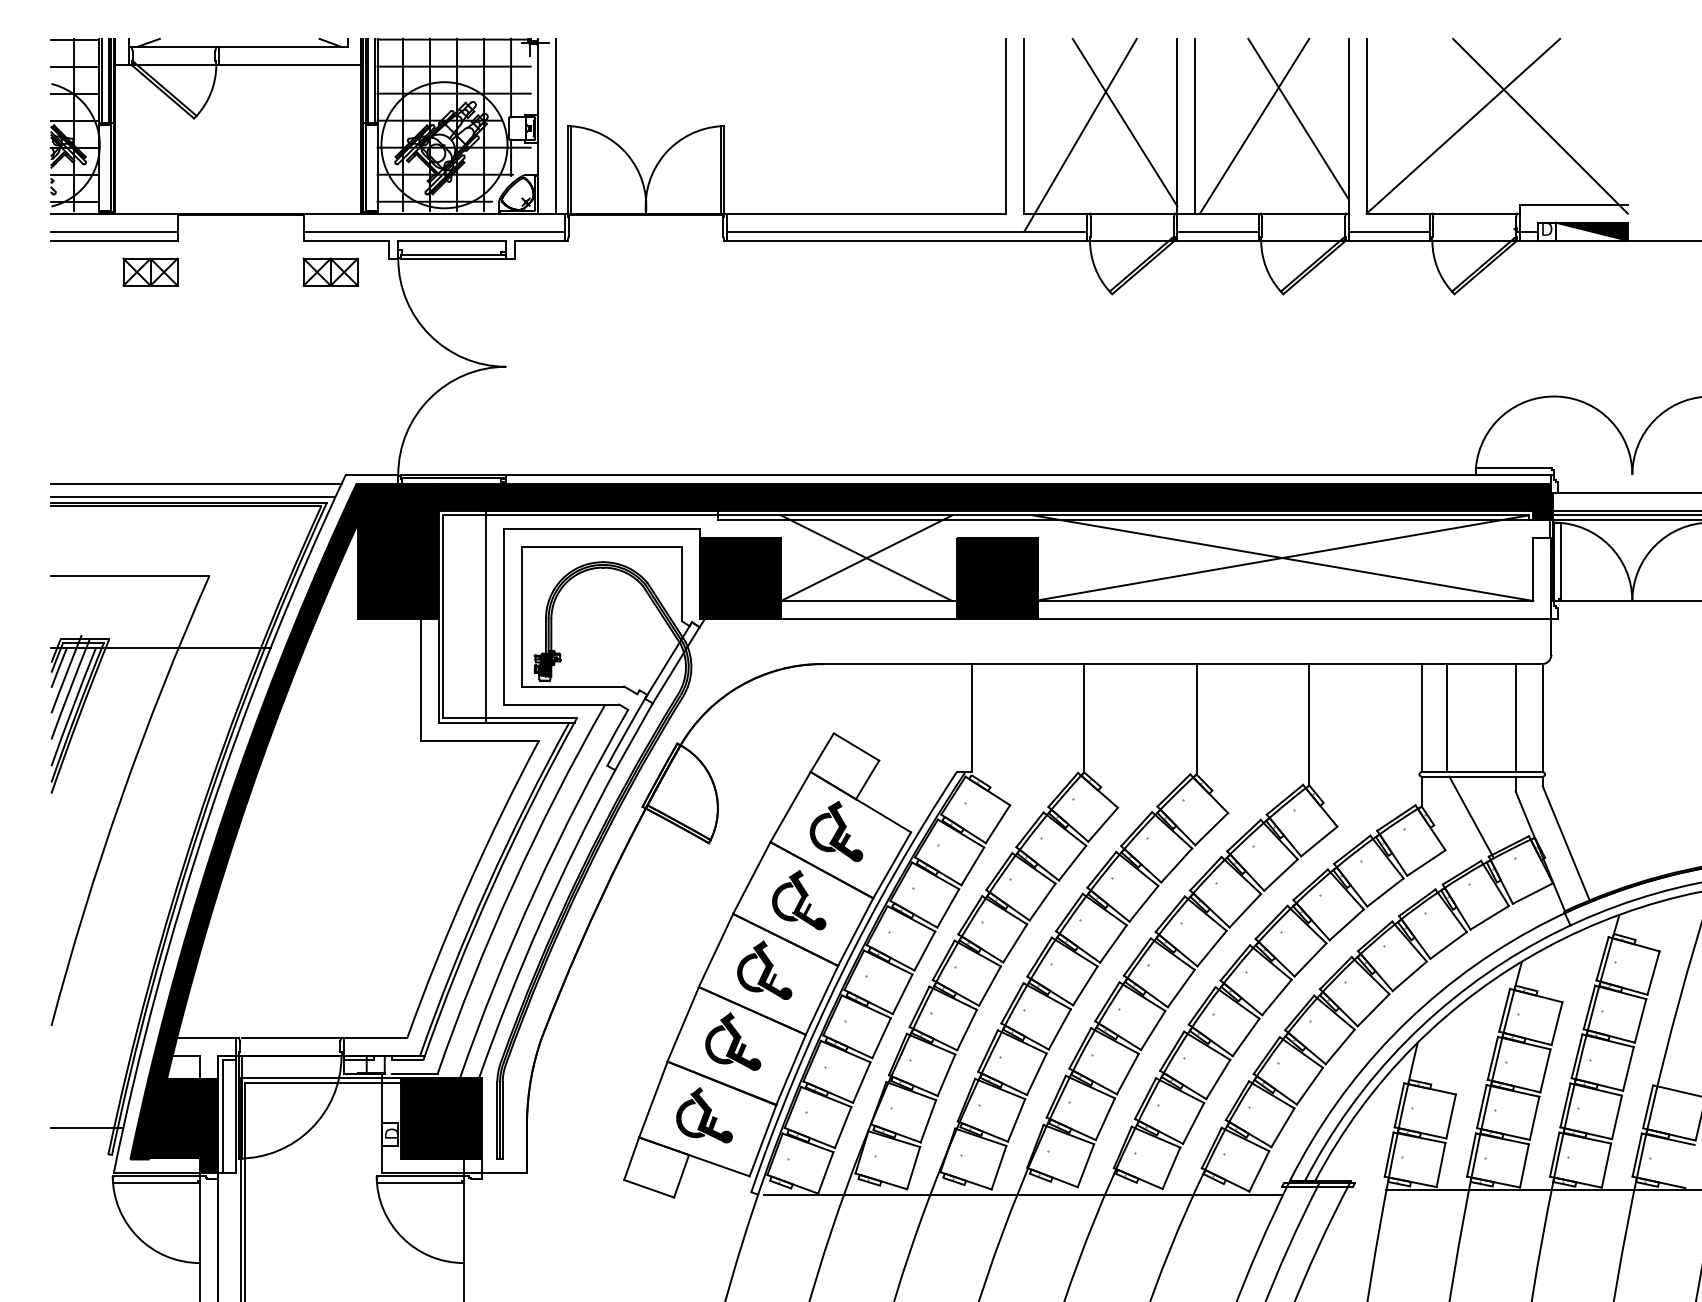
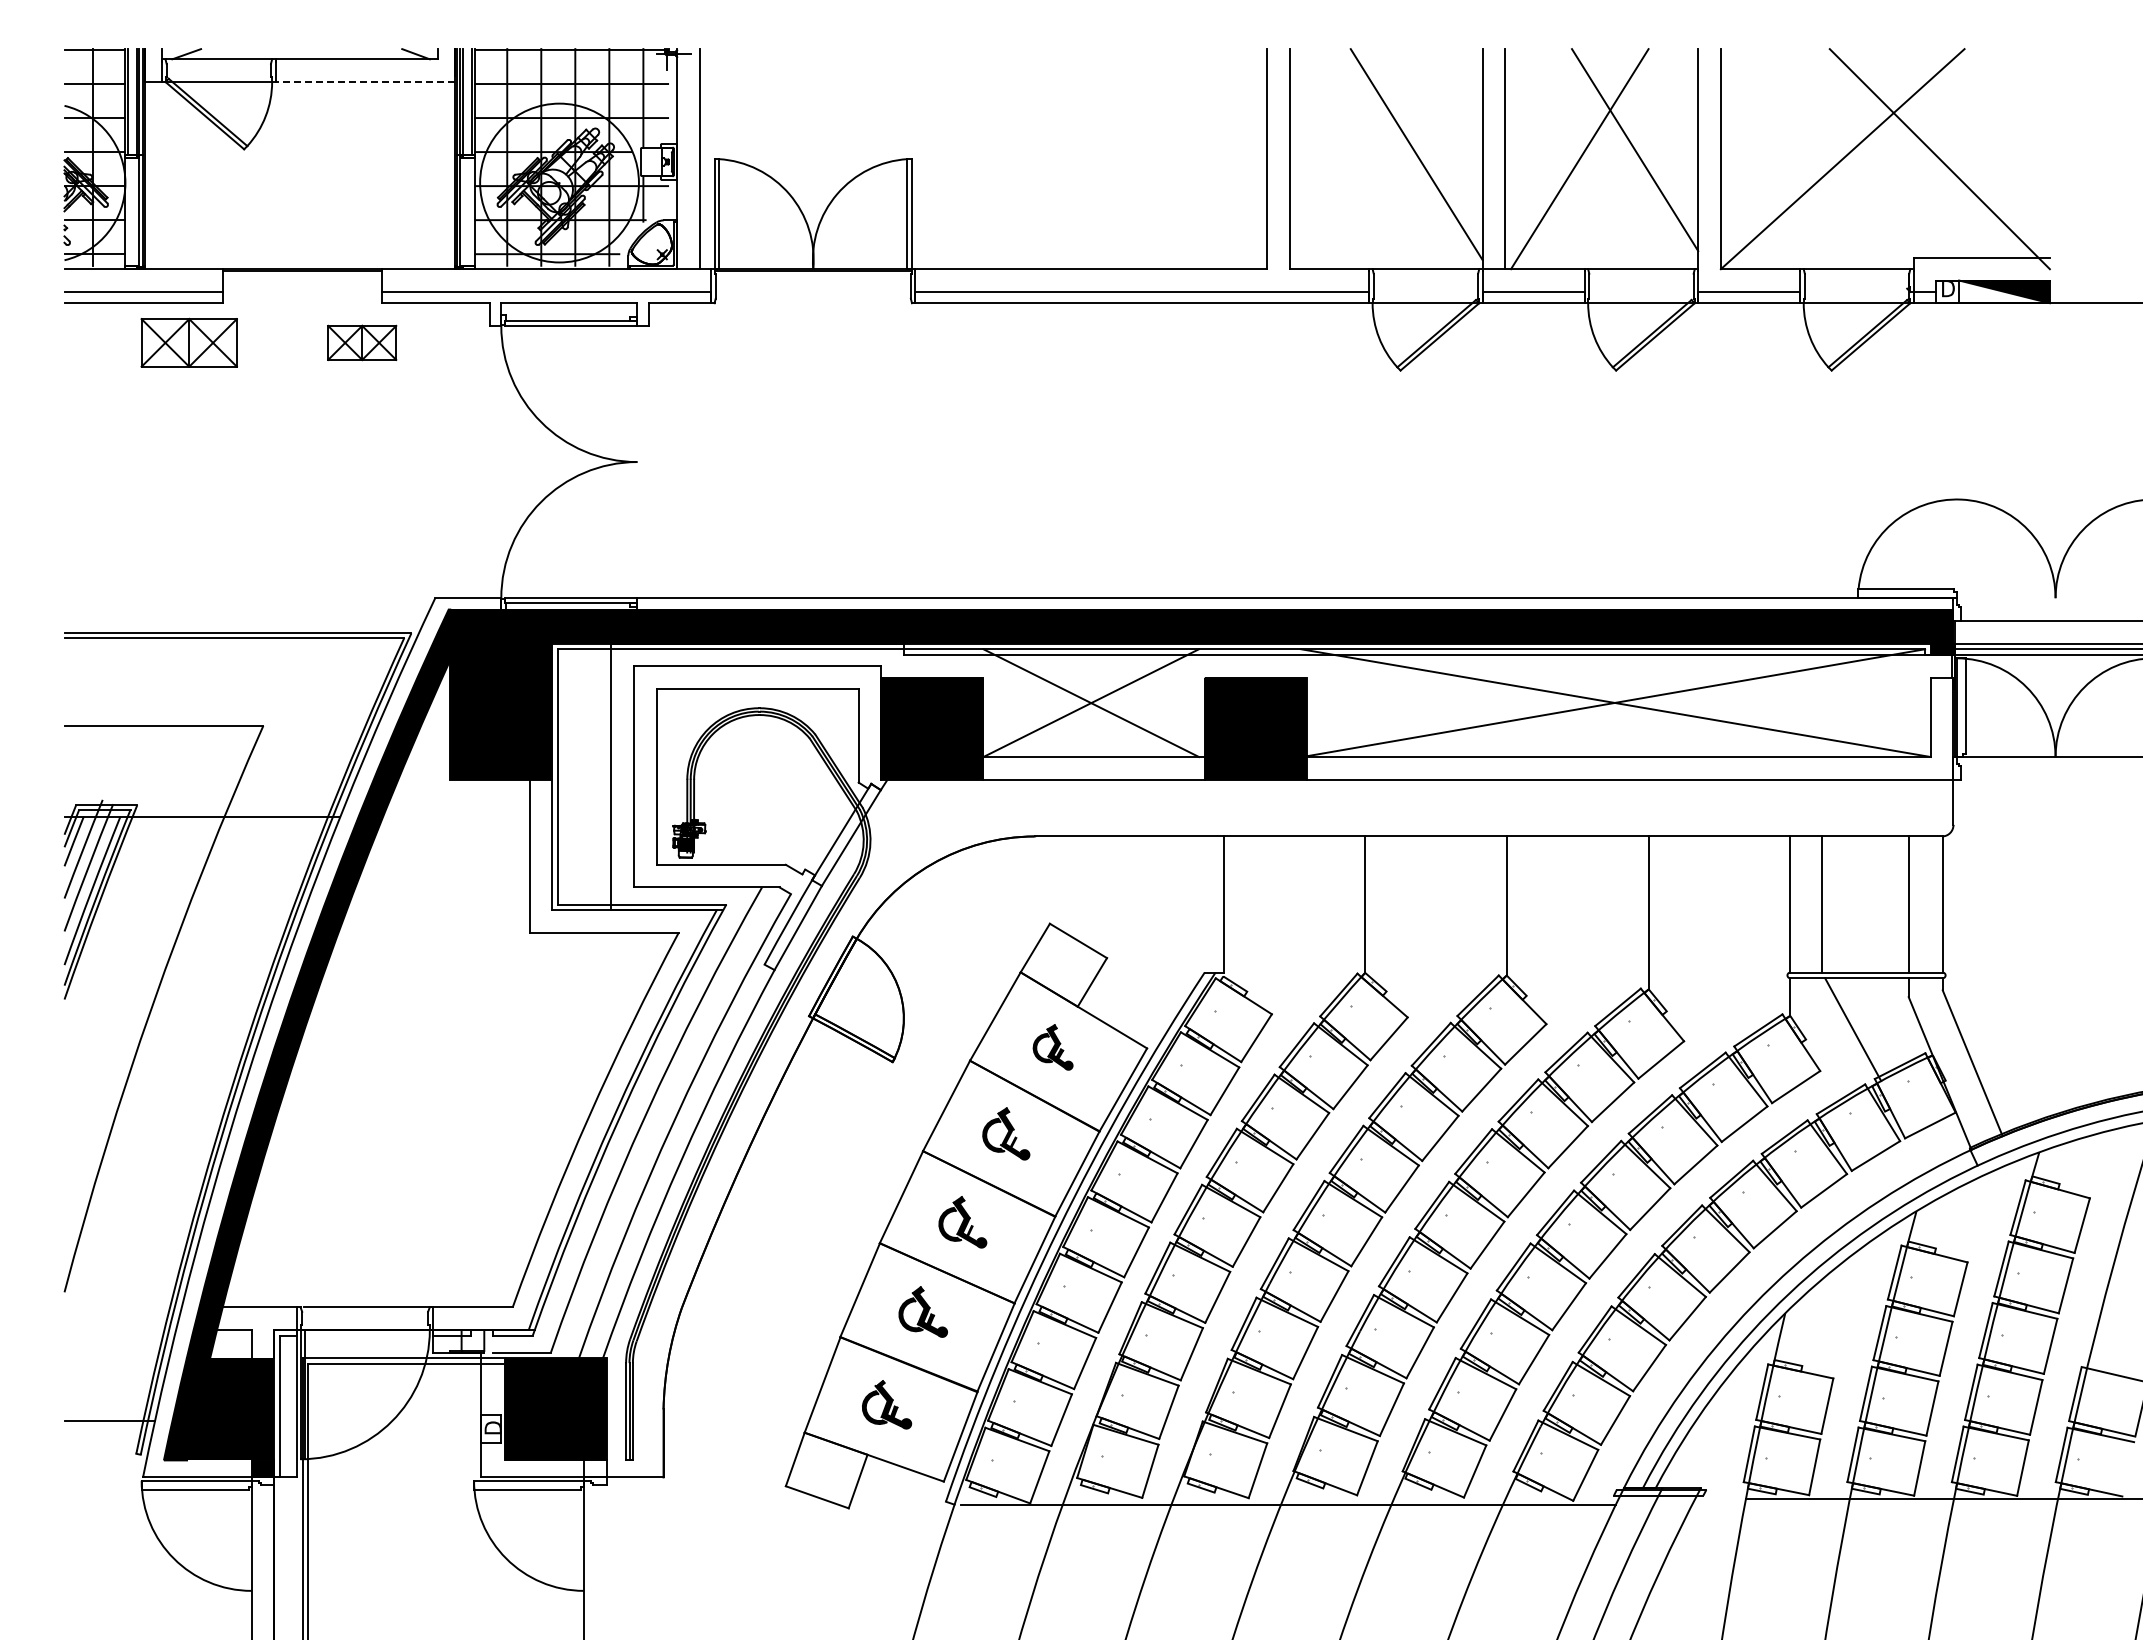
line: (290, 65) -> (365, 82), solid -> dashed
line: (1080, 135) -> (1360, 170), removed
part: (150, 271) -> (189, 342), size x1.4
part: (330, 271) -> (362, 342), moved
line: (195, 483) -> (246, 609), removed
line: (193, 497) -> (243, 626), removed
part: (835, 831) -> (1052, 1047), size x0.6
part: (799, 899) -> (1006, 1133), size x0.7
part: (764, 970) -> (962, 1222), size x0.7
part: (733, 1041) -> (923, 1311), size x0.7
part: (704, 1115) -> (886, 1404), size x0.7

